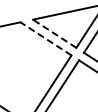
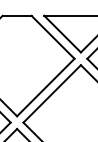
line: (54, 34) -> (62, 34), dashed -> solid
line: (45, 38) -> (52, 36), dashed -> solid

